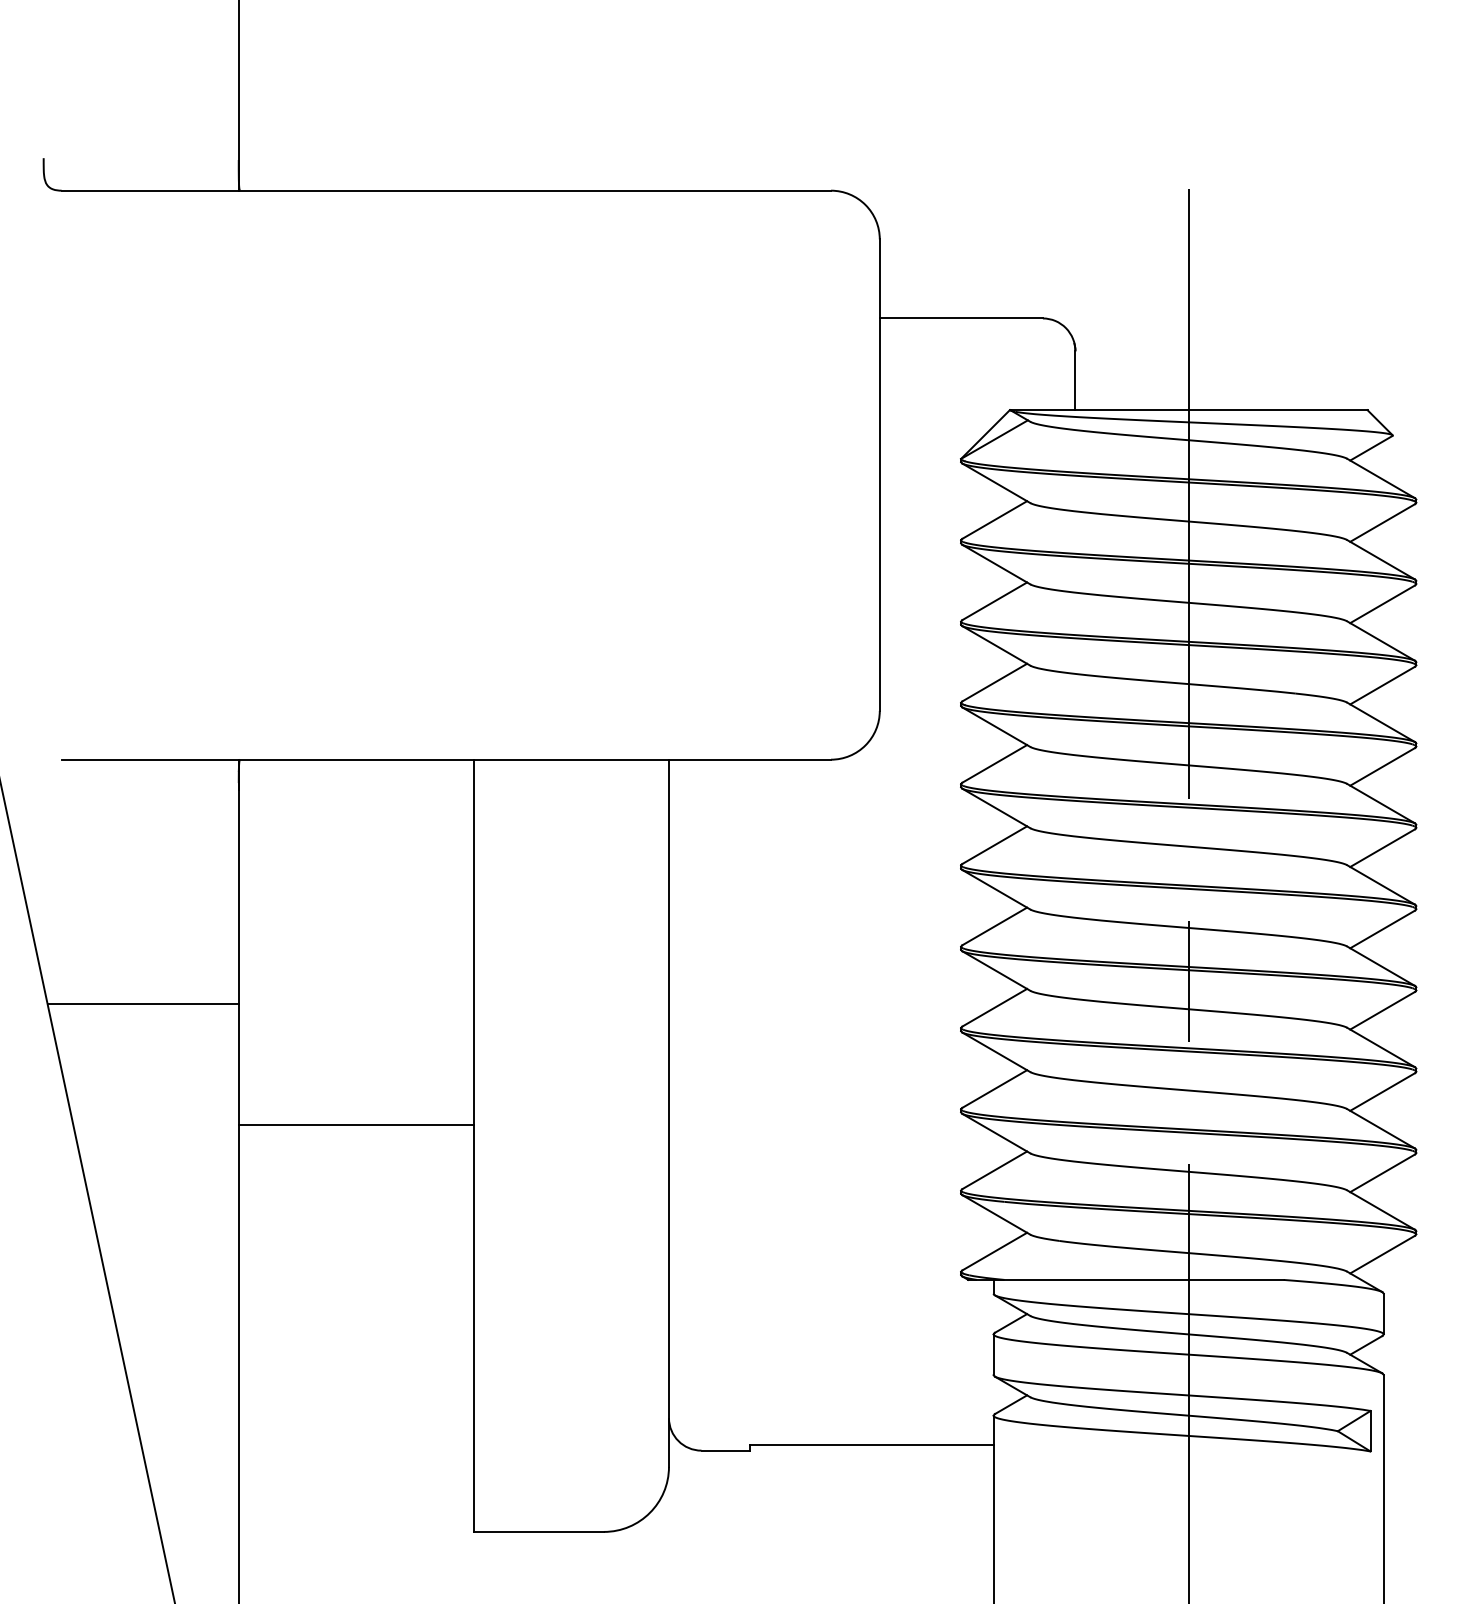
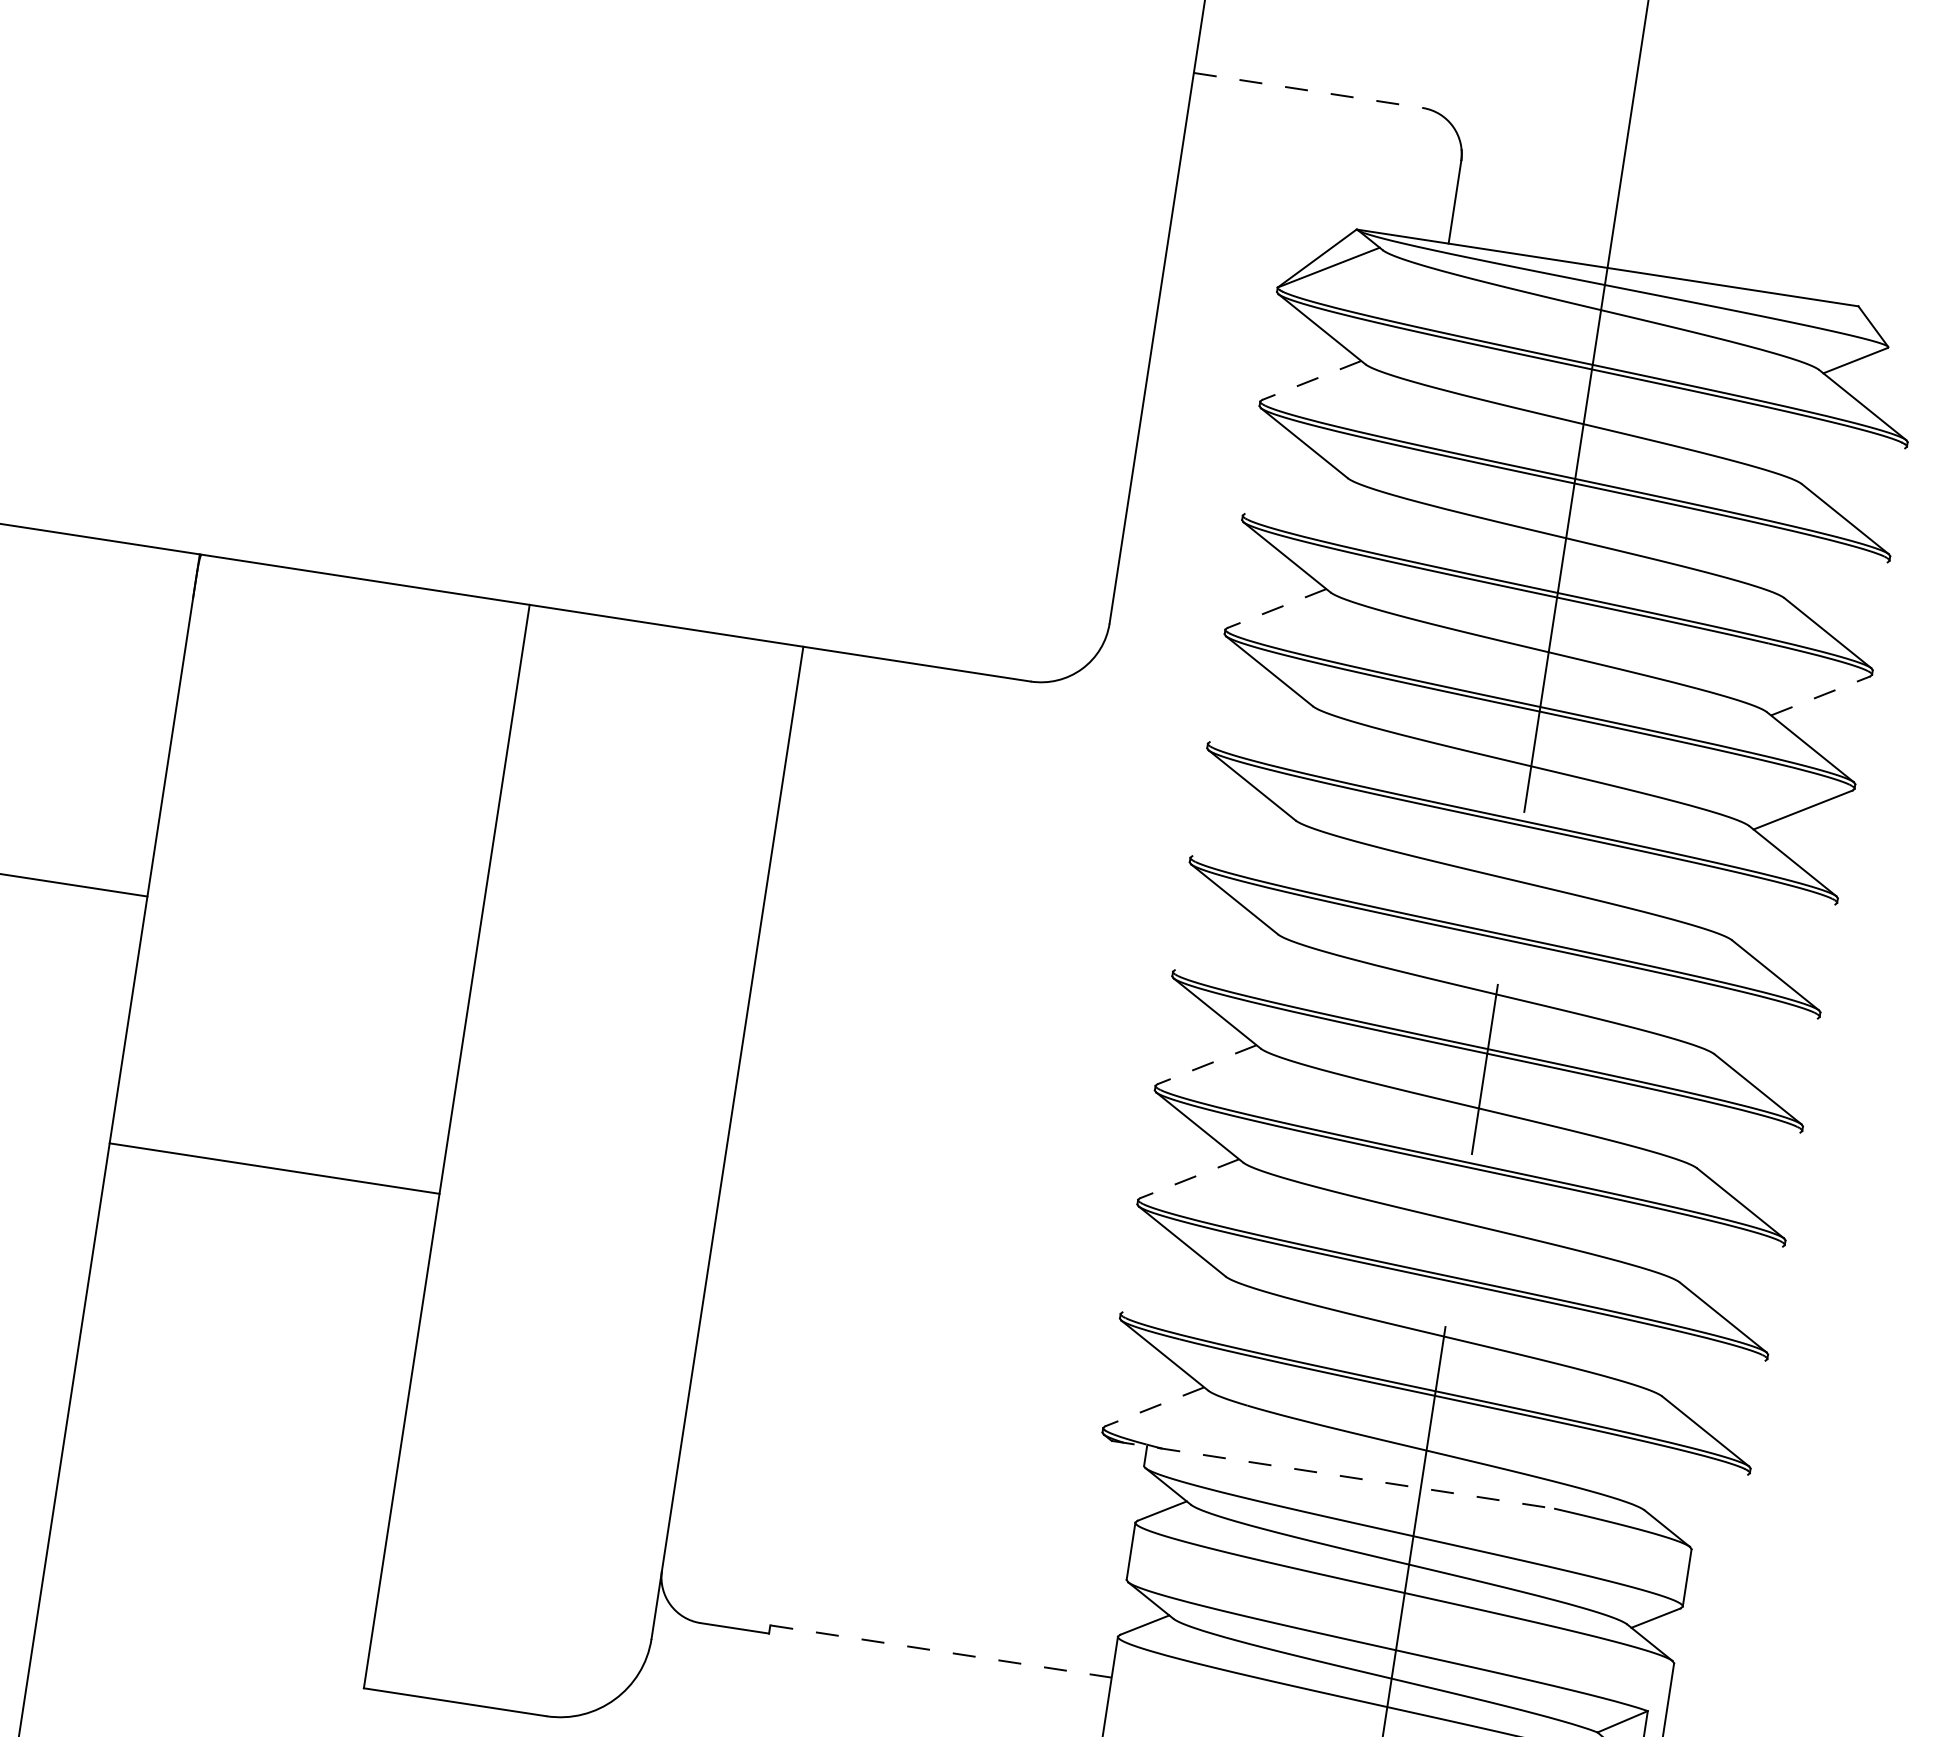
line: (961, 318) -> (1308, 90), solid -> dashed
line: (994, 520) -> (1311, 381), solid -> dashed
line: (1382, 522) -> (1855, 467), removed
line: (994, 601) -> (1294, 494), removed
line: (1382, 604) -> (1837, 582), removed
line: (994, 682) -> (1276, 608), solid -> dashed
line: (1382, 685) -> (1820, 695), solid -> dashed
line: (994, 763) -> (1259, 721), removed
line: (994, 845) -> (1241, 837), removed
line: (1382, 848) -> (1785, 924), removed
line: (994, 926) -> (1224, 950), removed
line: (1382, 929) -> (1767, 1038), removed
line: (994, 1007) -> (1206, 1064), solid -> dashed
line: (1382, 1010) -> (1750, 1151), removed
line: (994, 1089) -> (1189, 1179), solid -> dashed
line: (1382, 1091) -> (1733, 1265), removed
line: (355, 1125) -> (273, 1168), moved
line: (994, 1170) -> (1171, 1292), removed
line: (1382, 1173) -> (1715, 1380), removed
line: (994, 1251) -> (1154, 1406), solid -> dashed
line: (1382, 1254) -> (1698, 1494), removed
line: (1126, 1279) -> (1333, 1474), solid -> dashed
line: (871, 1444) -> (940, 1650), solid -> dashed

